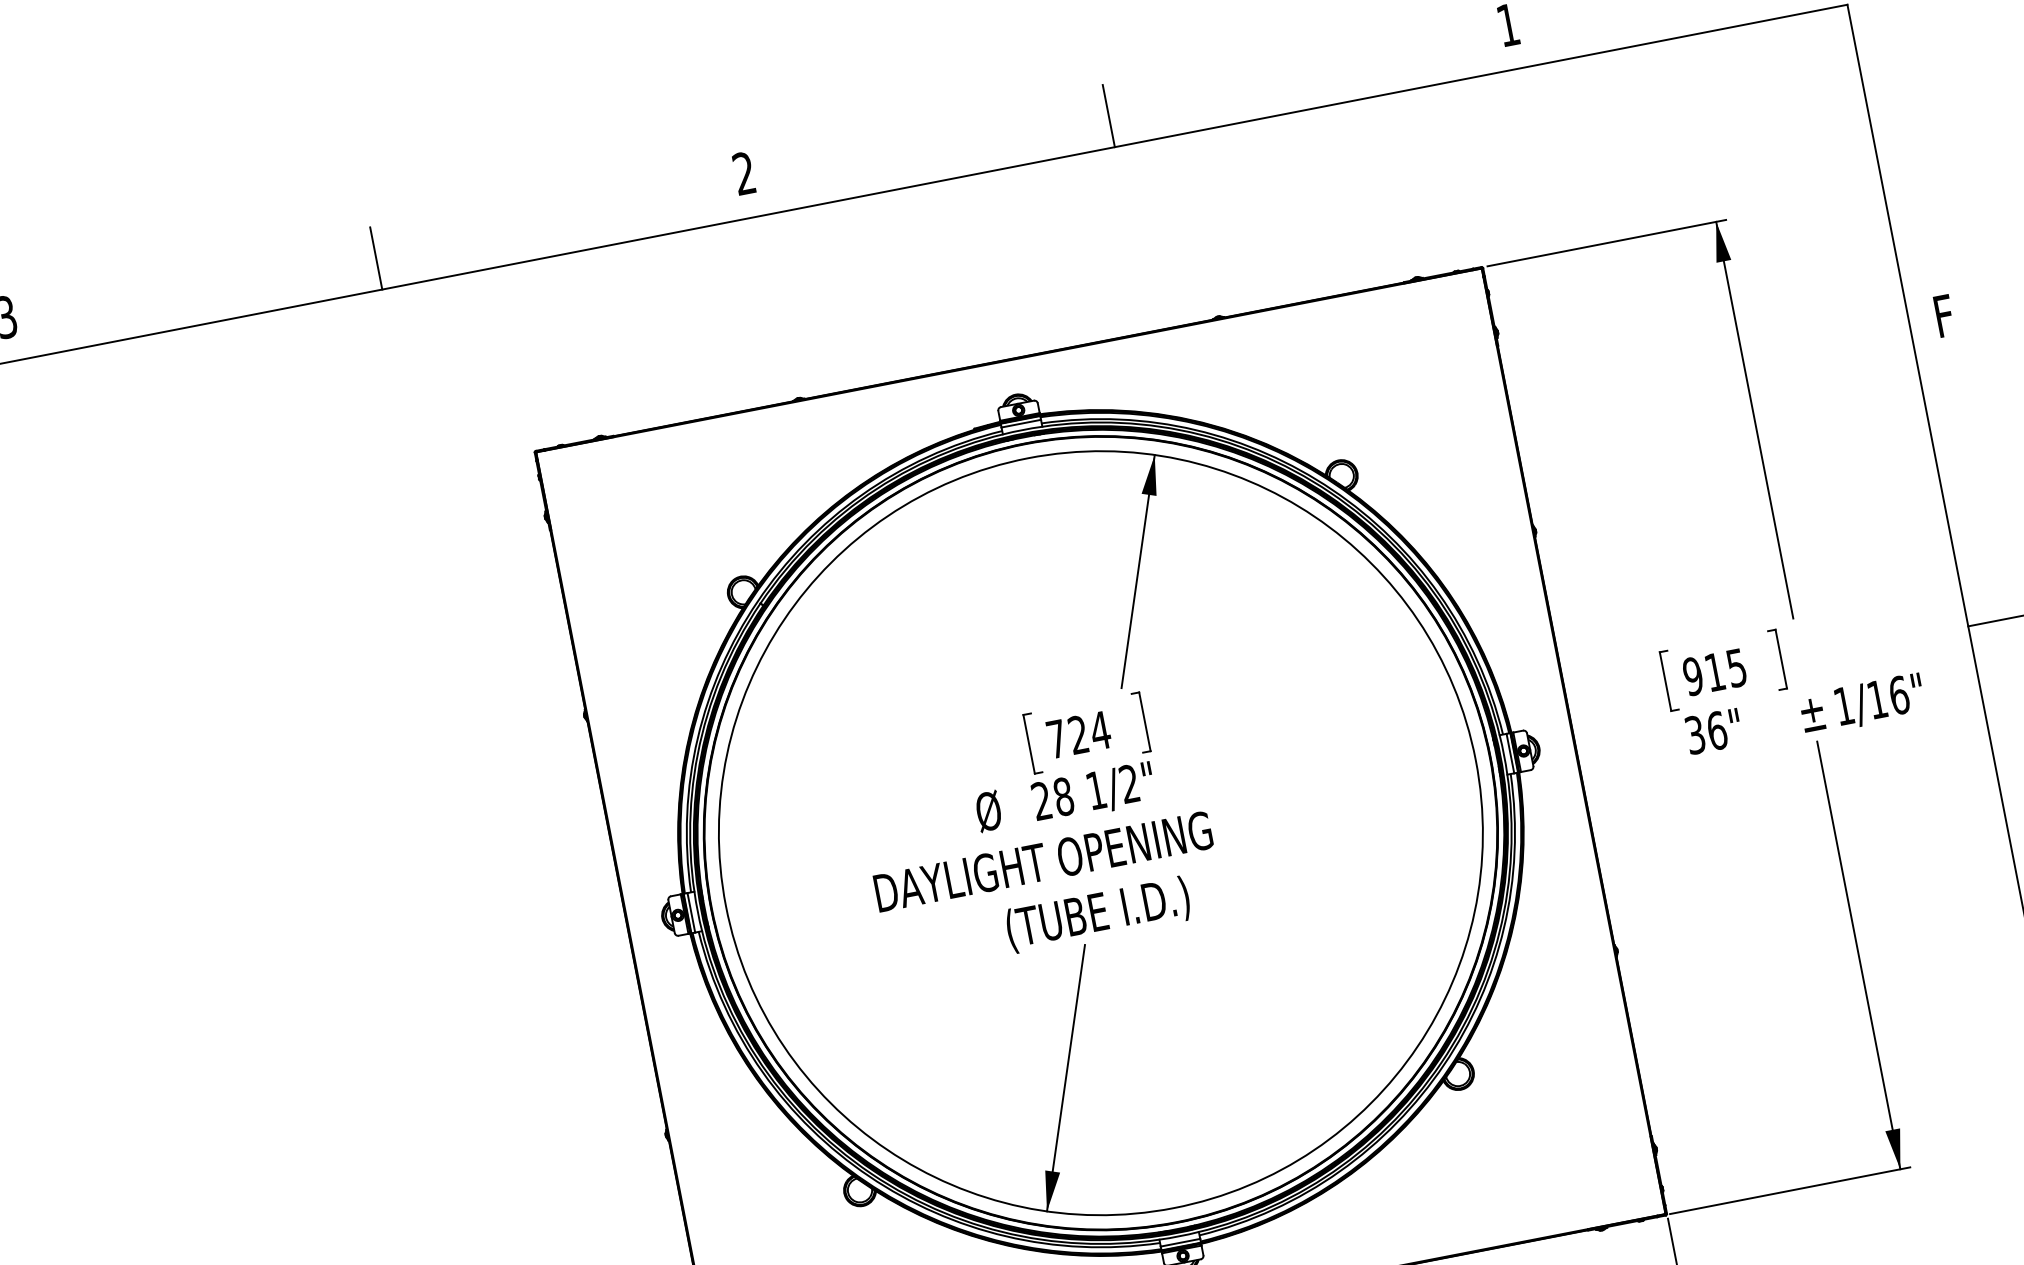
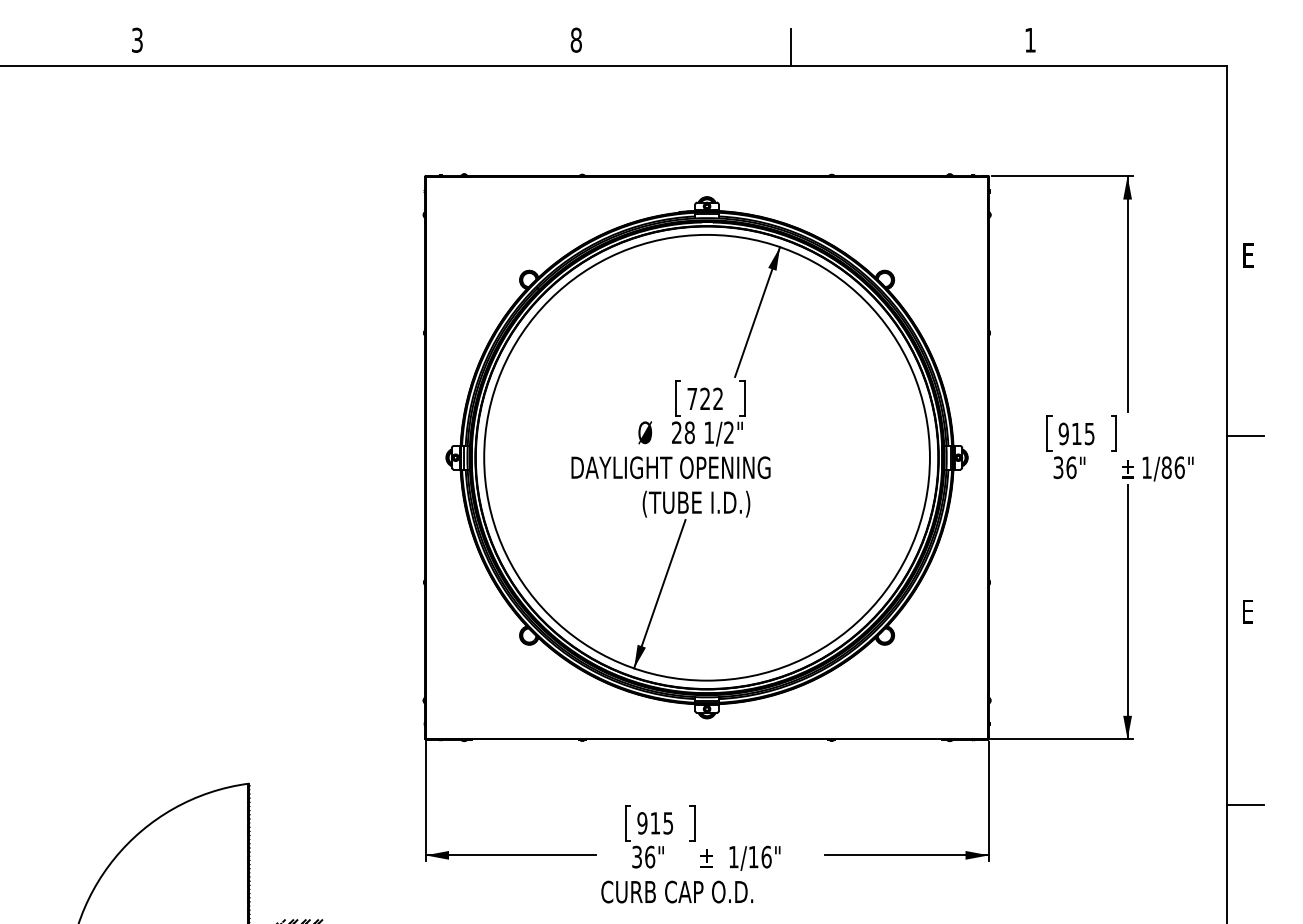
text: (742, 172) -> (575, 39), 2 -> 8
line: (375, 257) -> (355, 47), removed
text: (1947, 315) -> (1249, 255), F -> E
text: (1876, 699) -> (1166, 467), 1/16" -> 1/86"
text: (1099, 730) -> (717, 398), 724 -> 722

